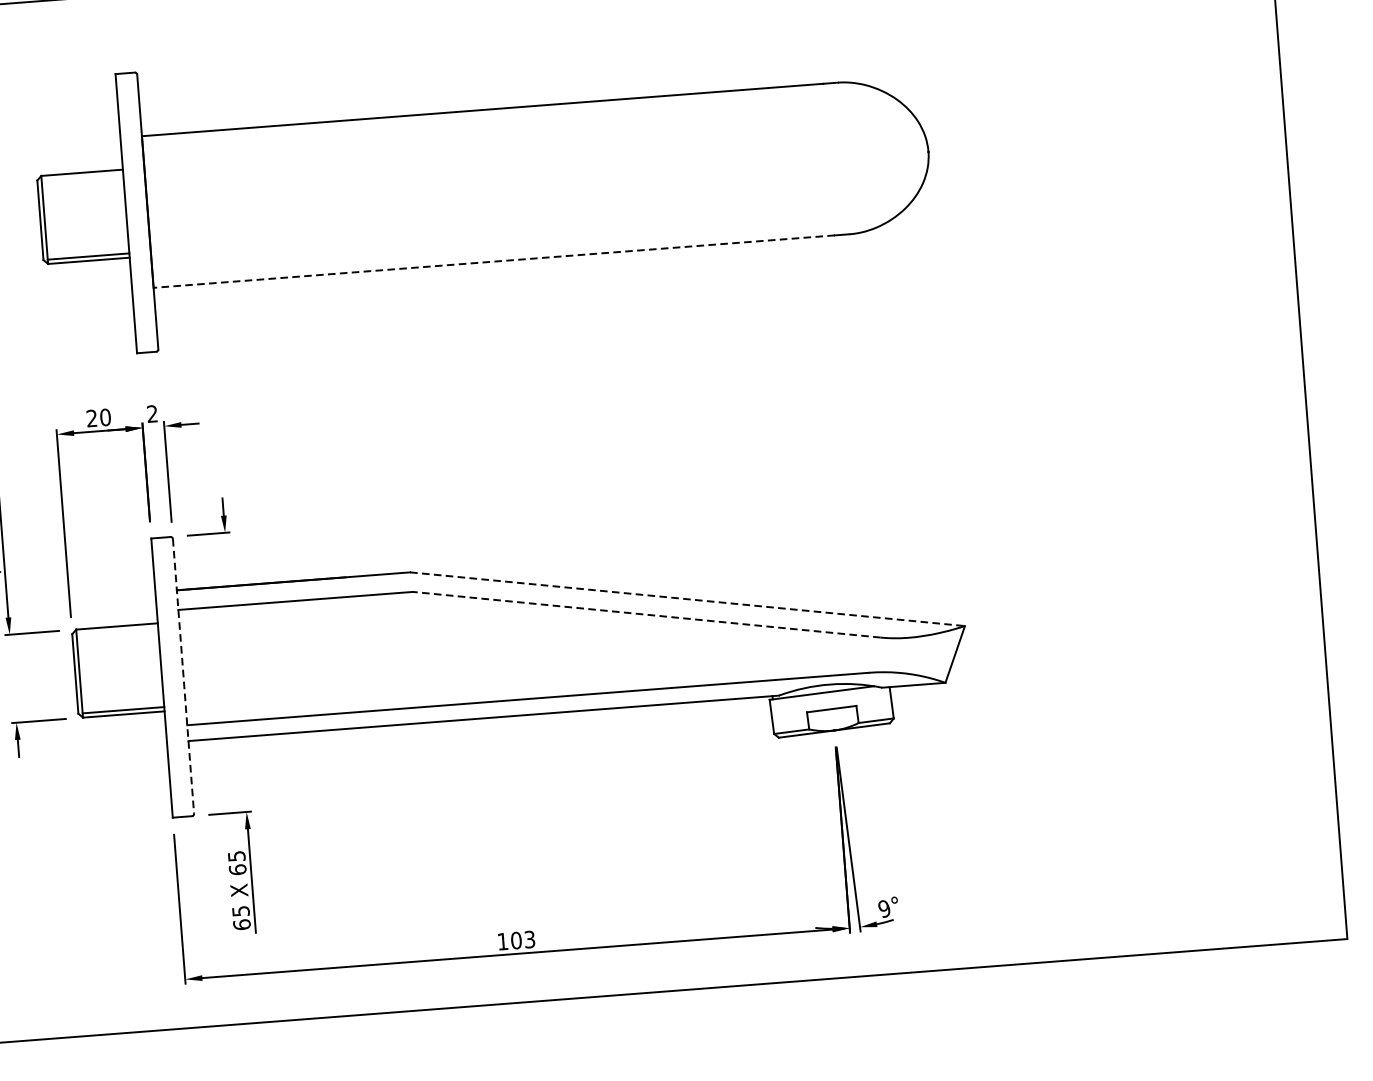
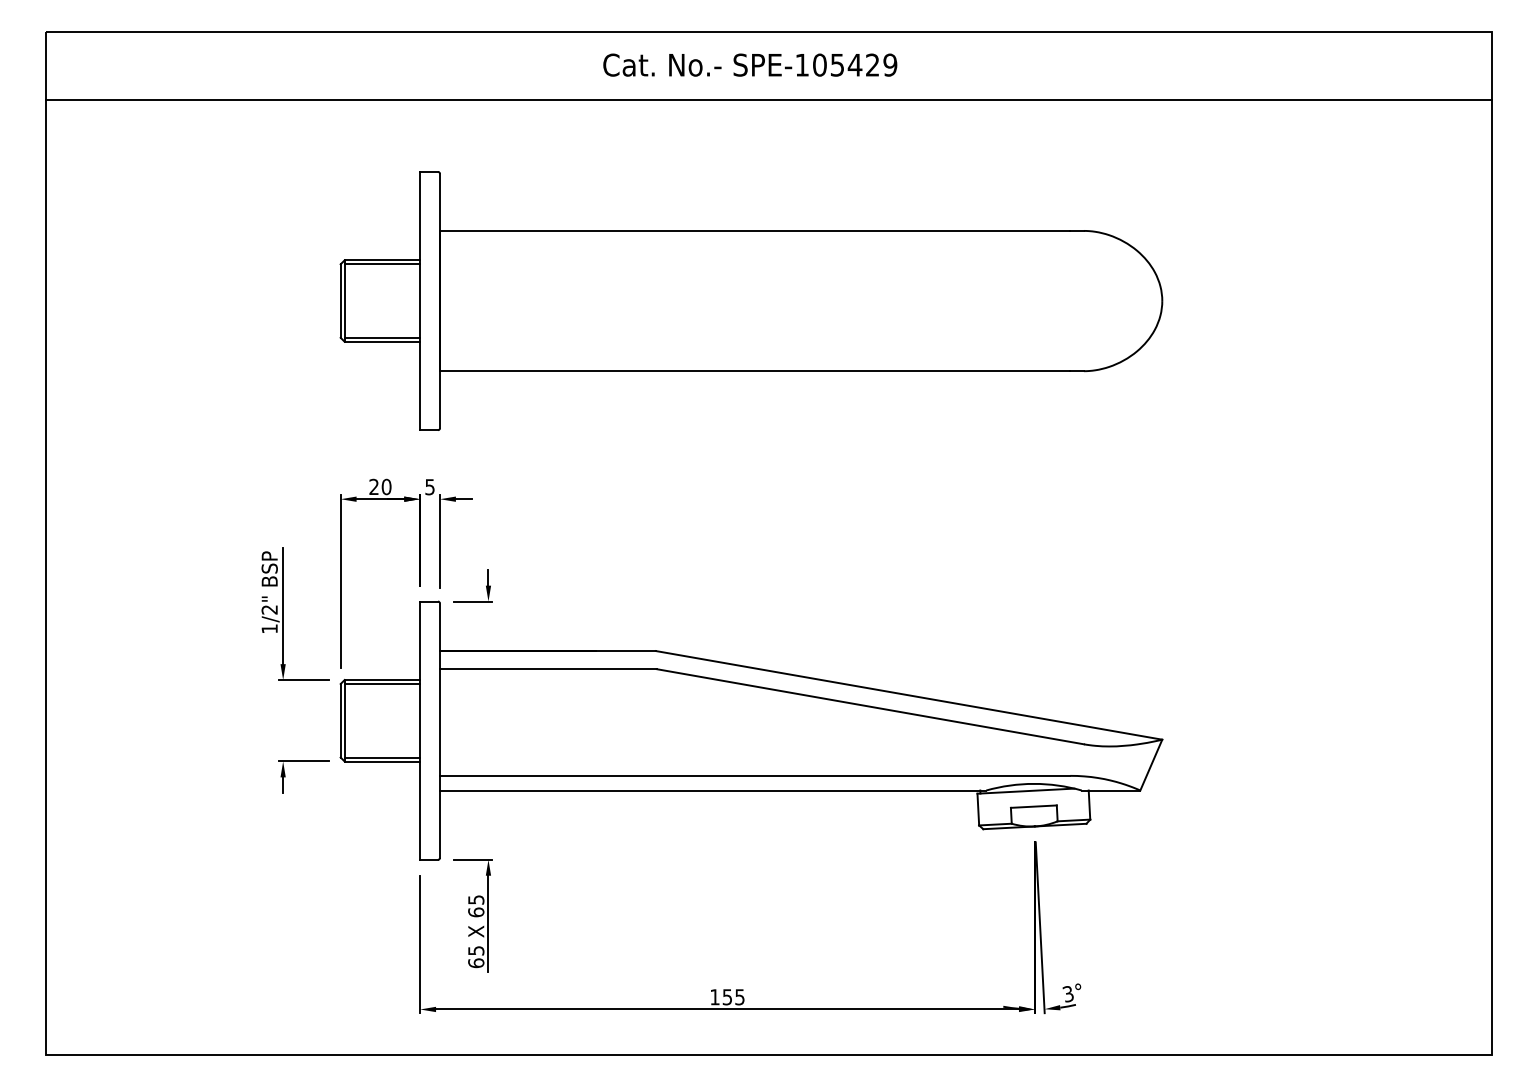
line: (82, 177) -> (382, 264), added
line: (493, 262) -> (754, 371), dashed -> solid
text: (151, 414) -> (429, 487), 2 -> 5
line: (688, 599) -> (909, 695), dashed -> solid
line: (646, 614) -> (870, 706), dashed -> solid
line: (117, 631) -> (382, 684), added
line: (184, 677) -> (440, 731), dashed -> solid
text: (883, 909) -> (1067, 994), 9° -> 3°
text: (522, 940) -> (733, 997), 103 -> 155

